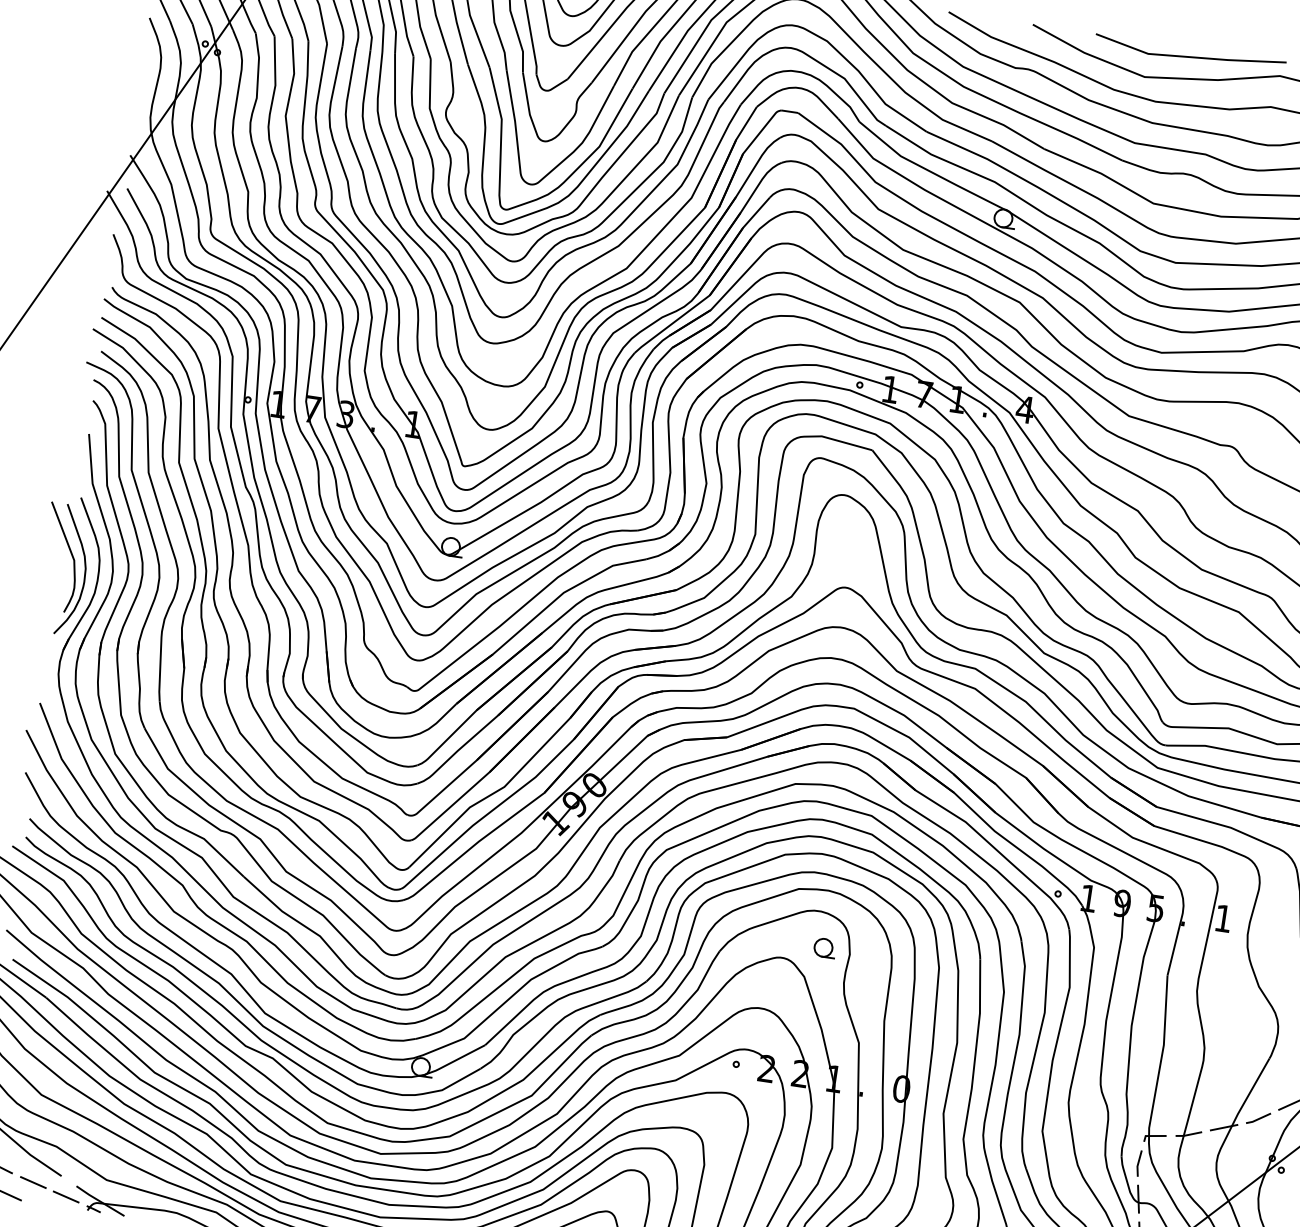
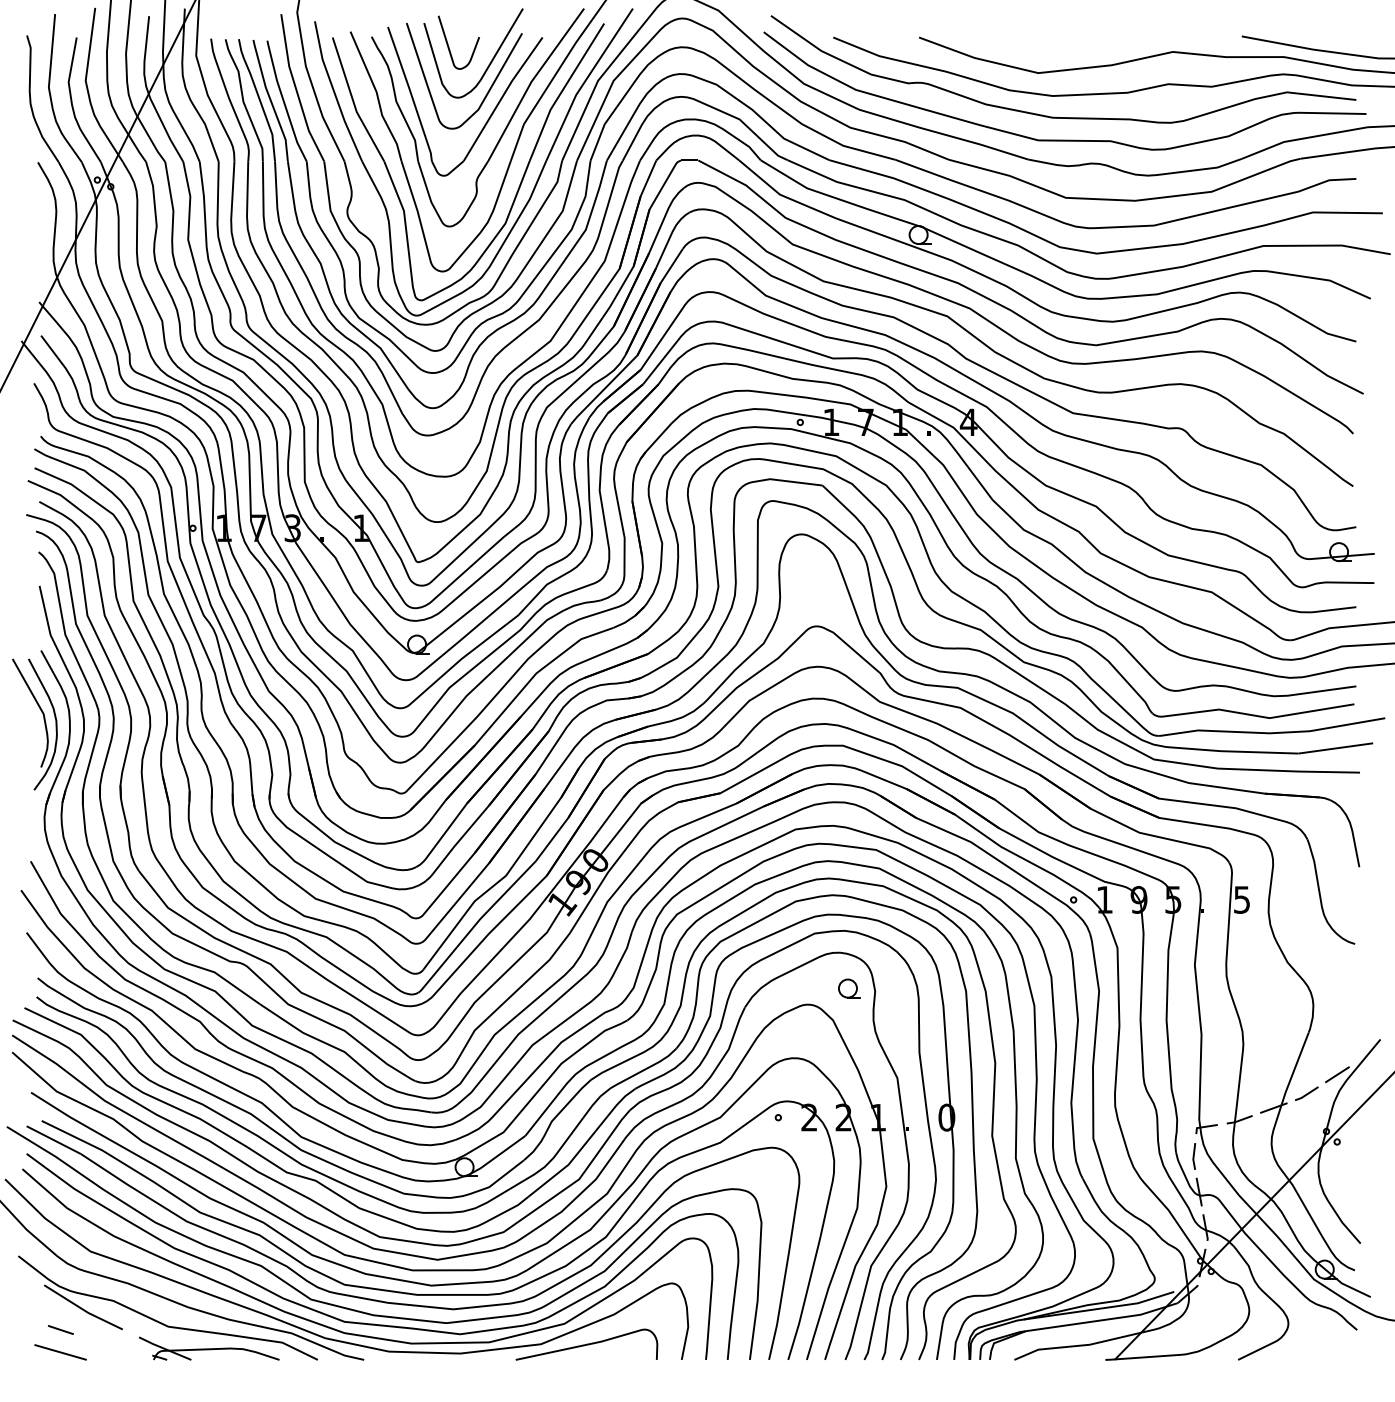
line: (1190, 56) -> (1080, 45), removed
text: (1222, 918) -> (1241, 899), 1 -> 5
line: (33, 1181) -> (95, 1339), removed
line: (66, 1196) -> (130, 1349), removed

